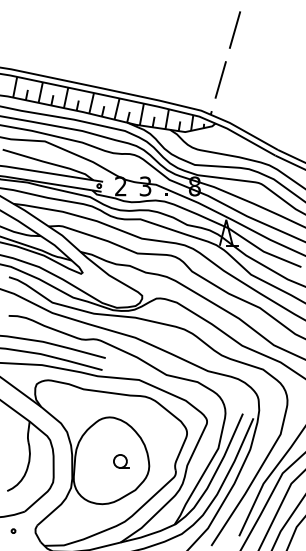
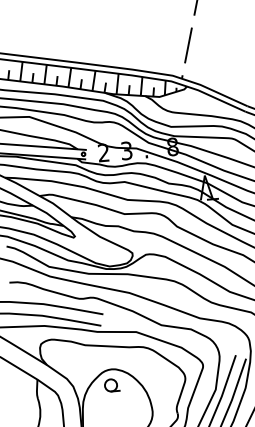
part: (121, 461) -> (112, 385), moved

